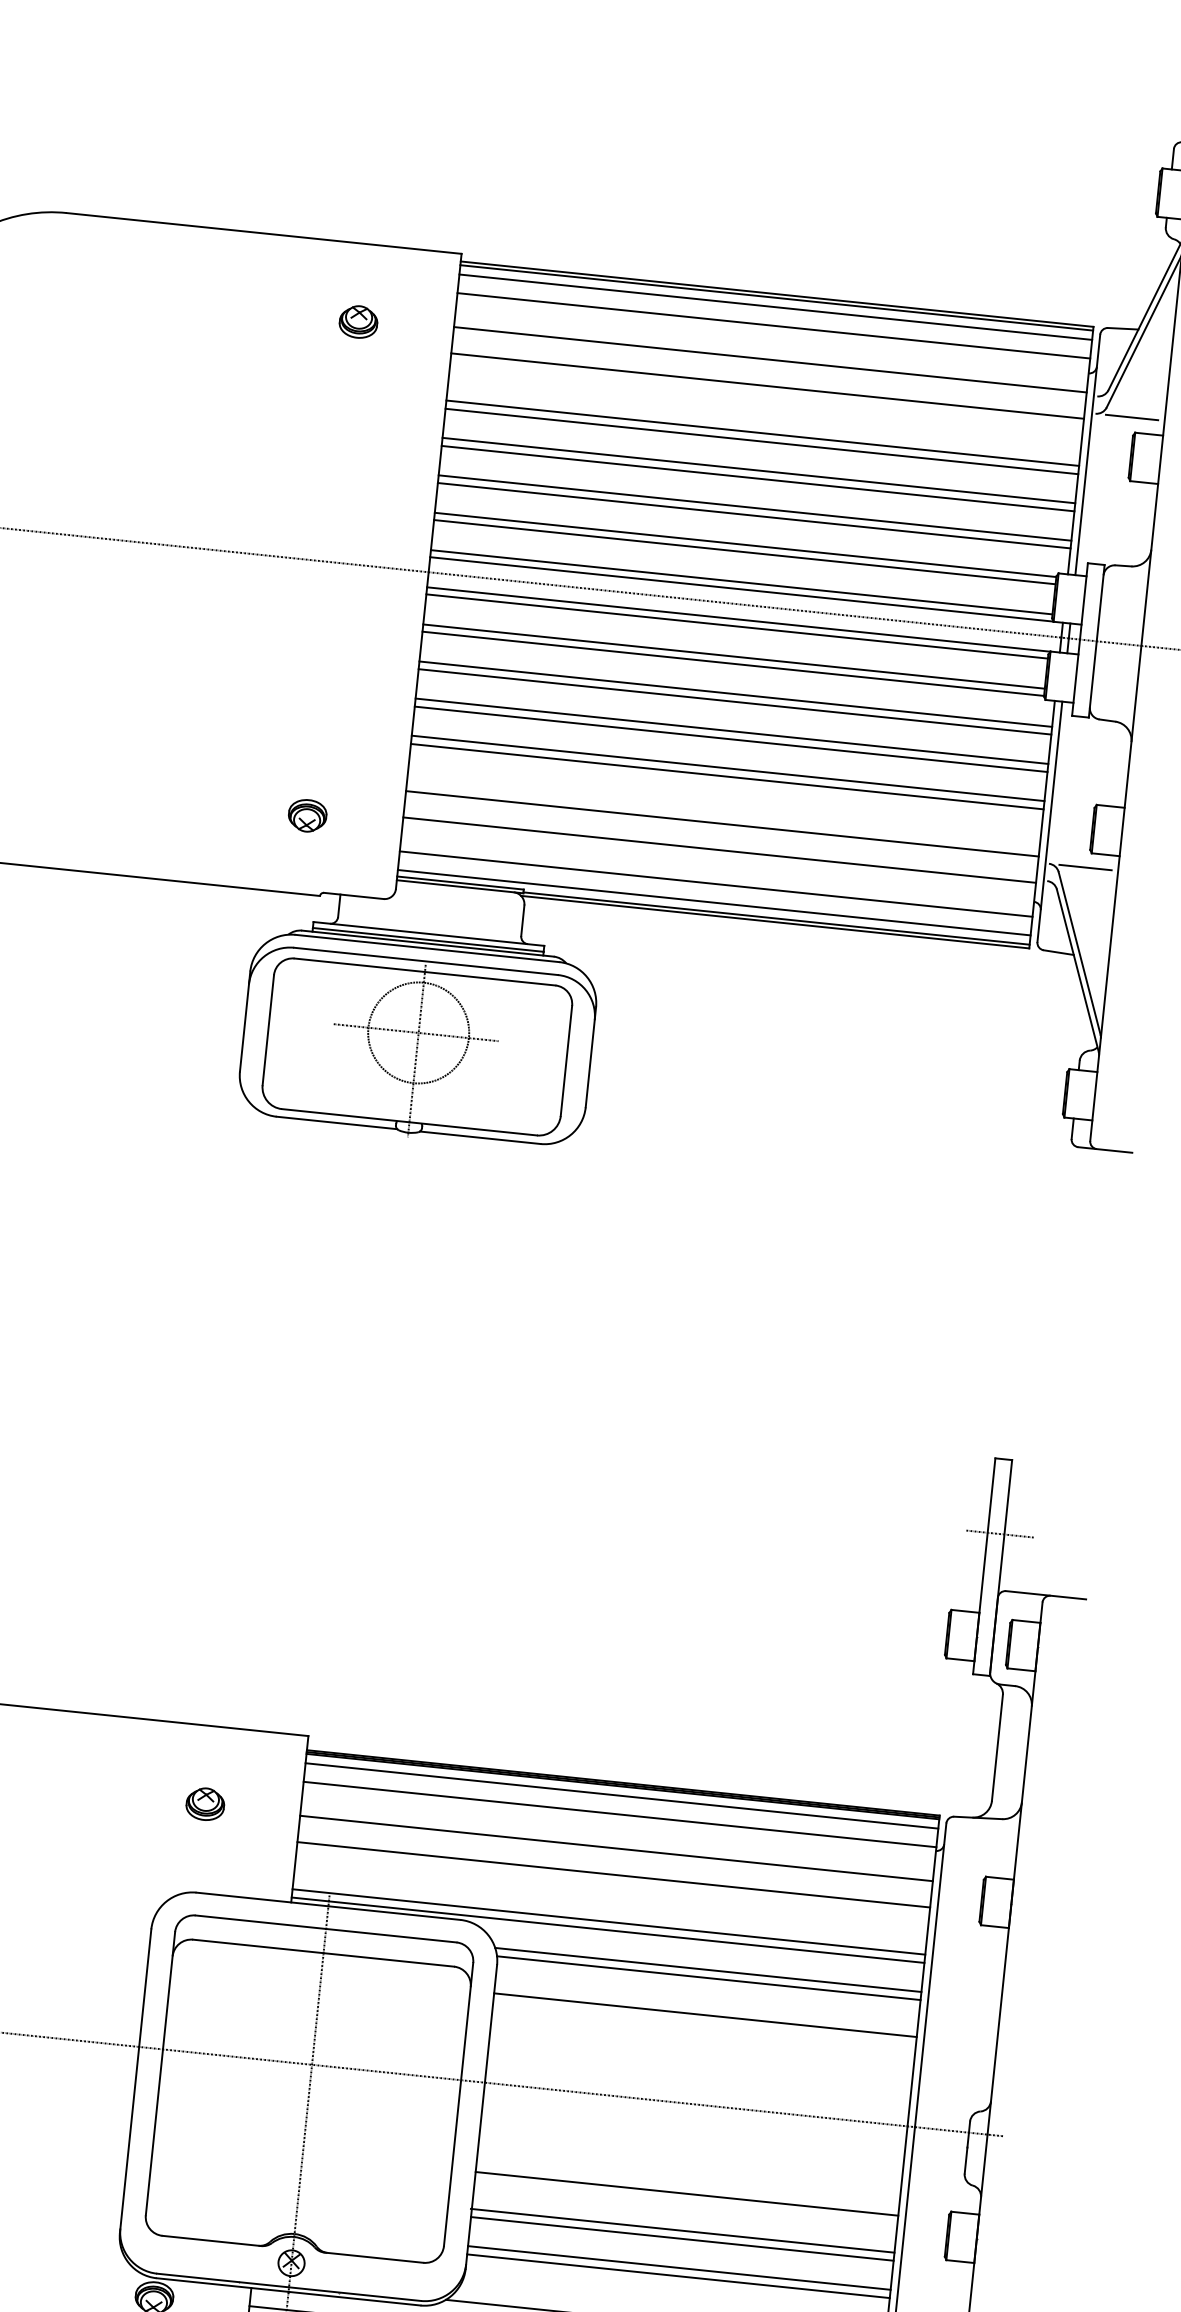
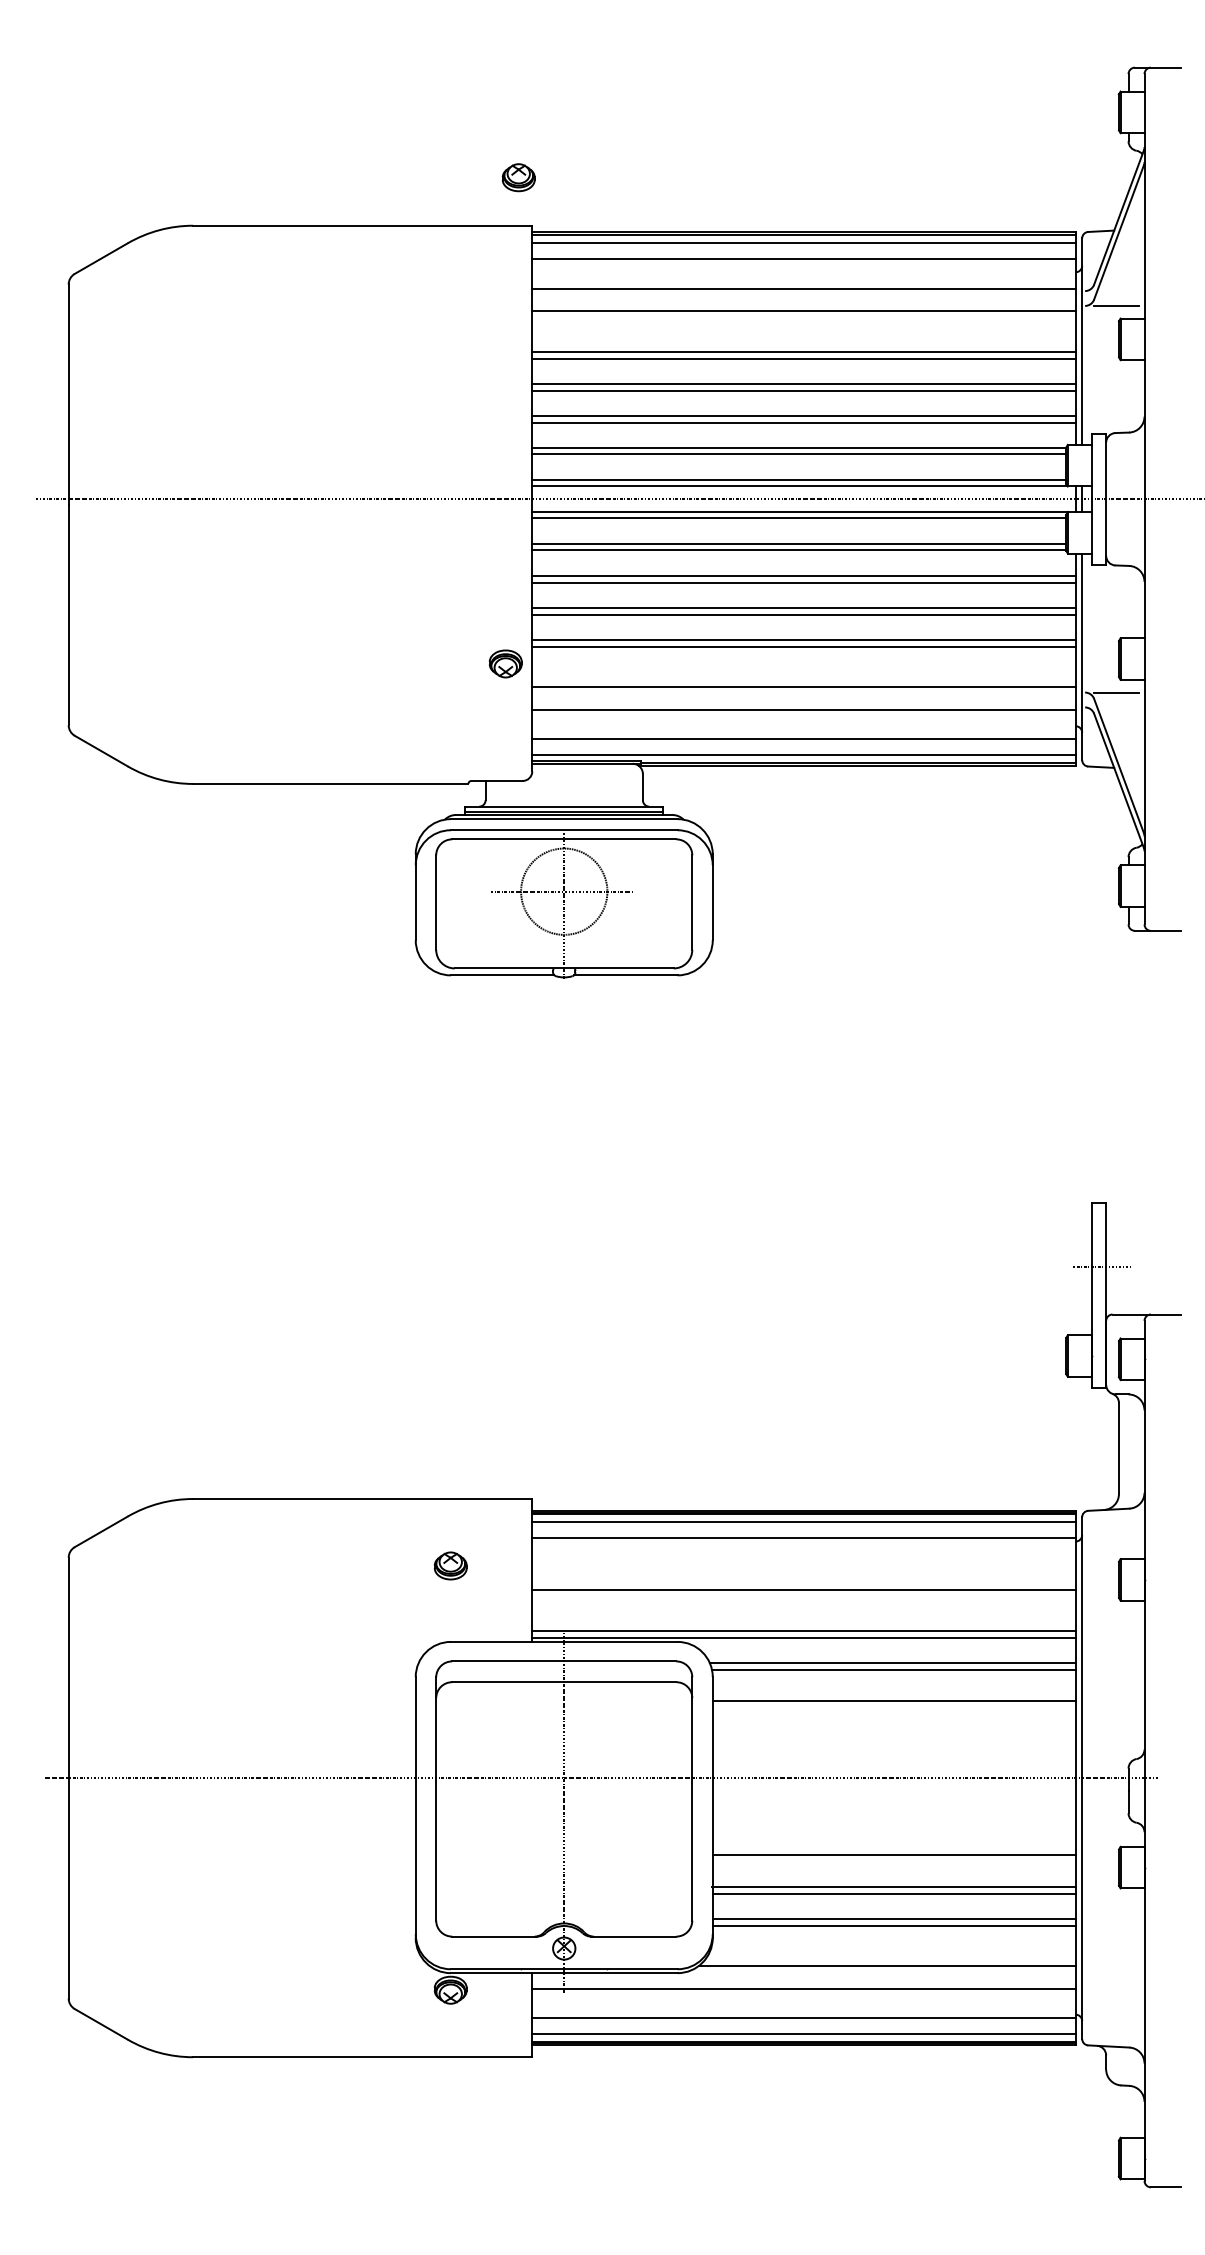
part: (358, 321) -> (518, 177), moved
part: (307, 815) -> (505, 663), moved
line: (615, 1848) -> (803, 1567), removed

